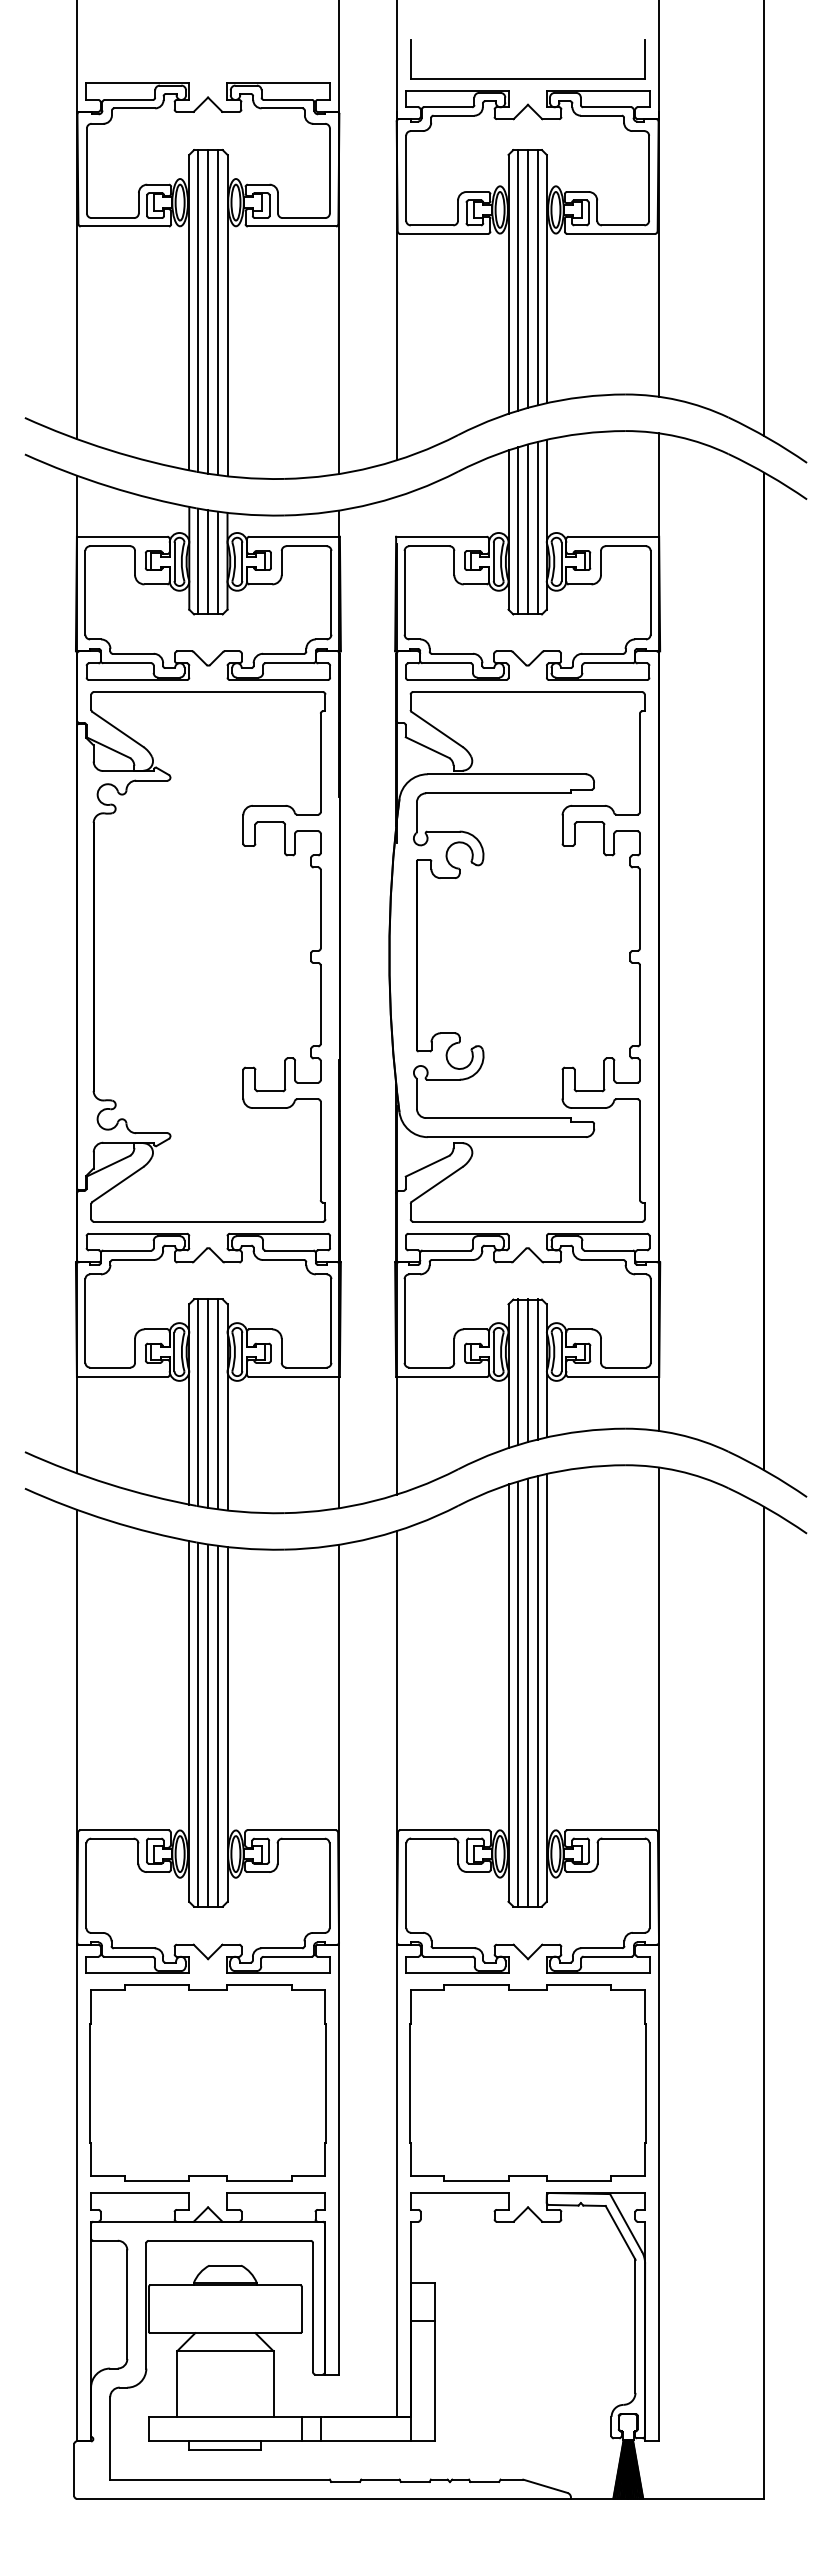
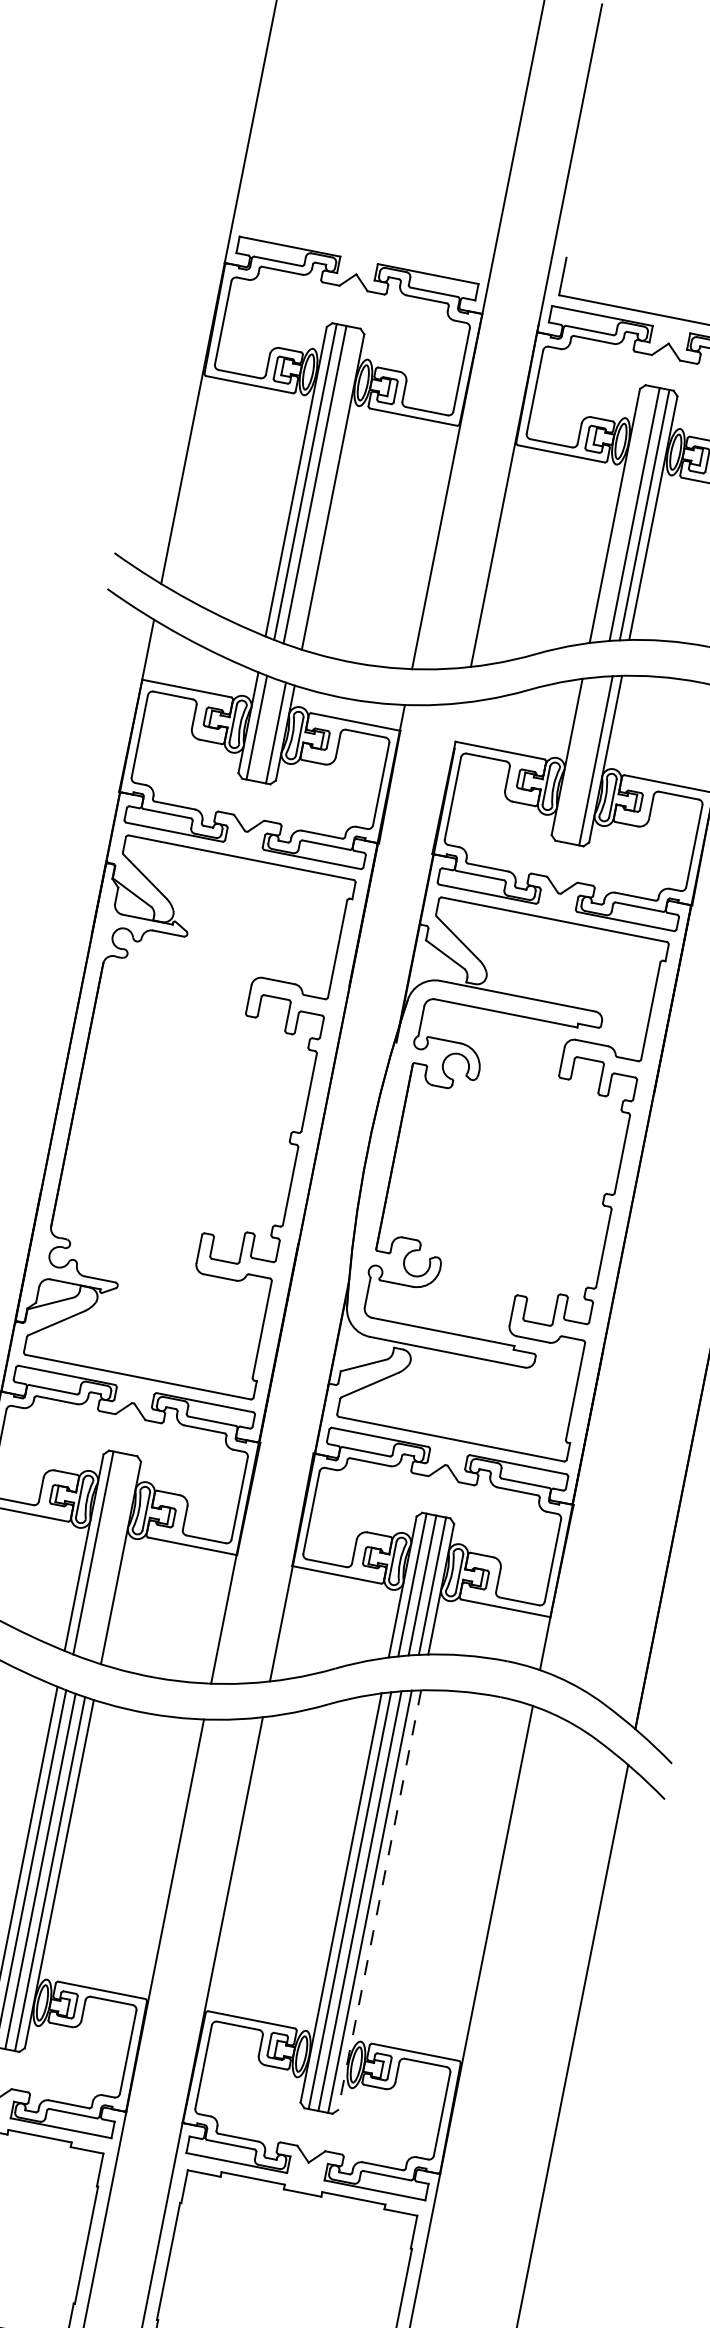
line: (517, 280) -> (624, 513), removed
line: (218, 312) -> (324, 487), removed
line: (527, 529) -> (585, 760), removed
line: (517, 530) -> (575, 759), removed
line: (208, 562) -> (266, 730), removed
line: (208, 1403) -> (103, 1555), removed
line: (218, 1404) -> (112, 1558), removed
line: (546, 1687) -> (379, 1899), solid -> dashed

